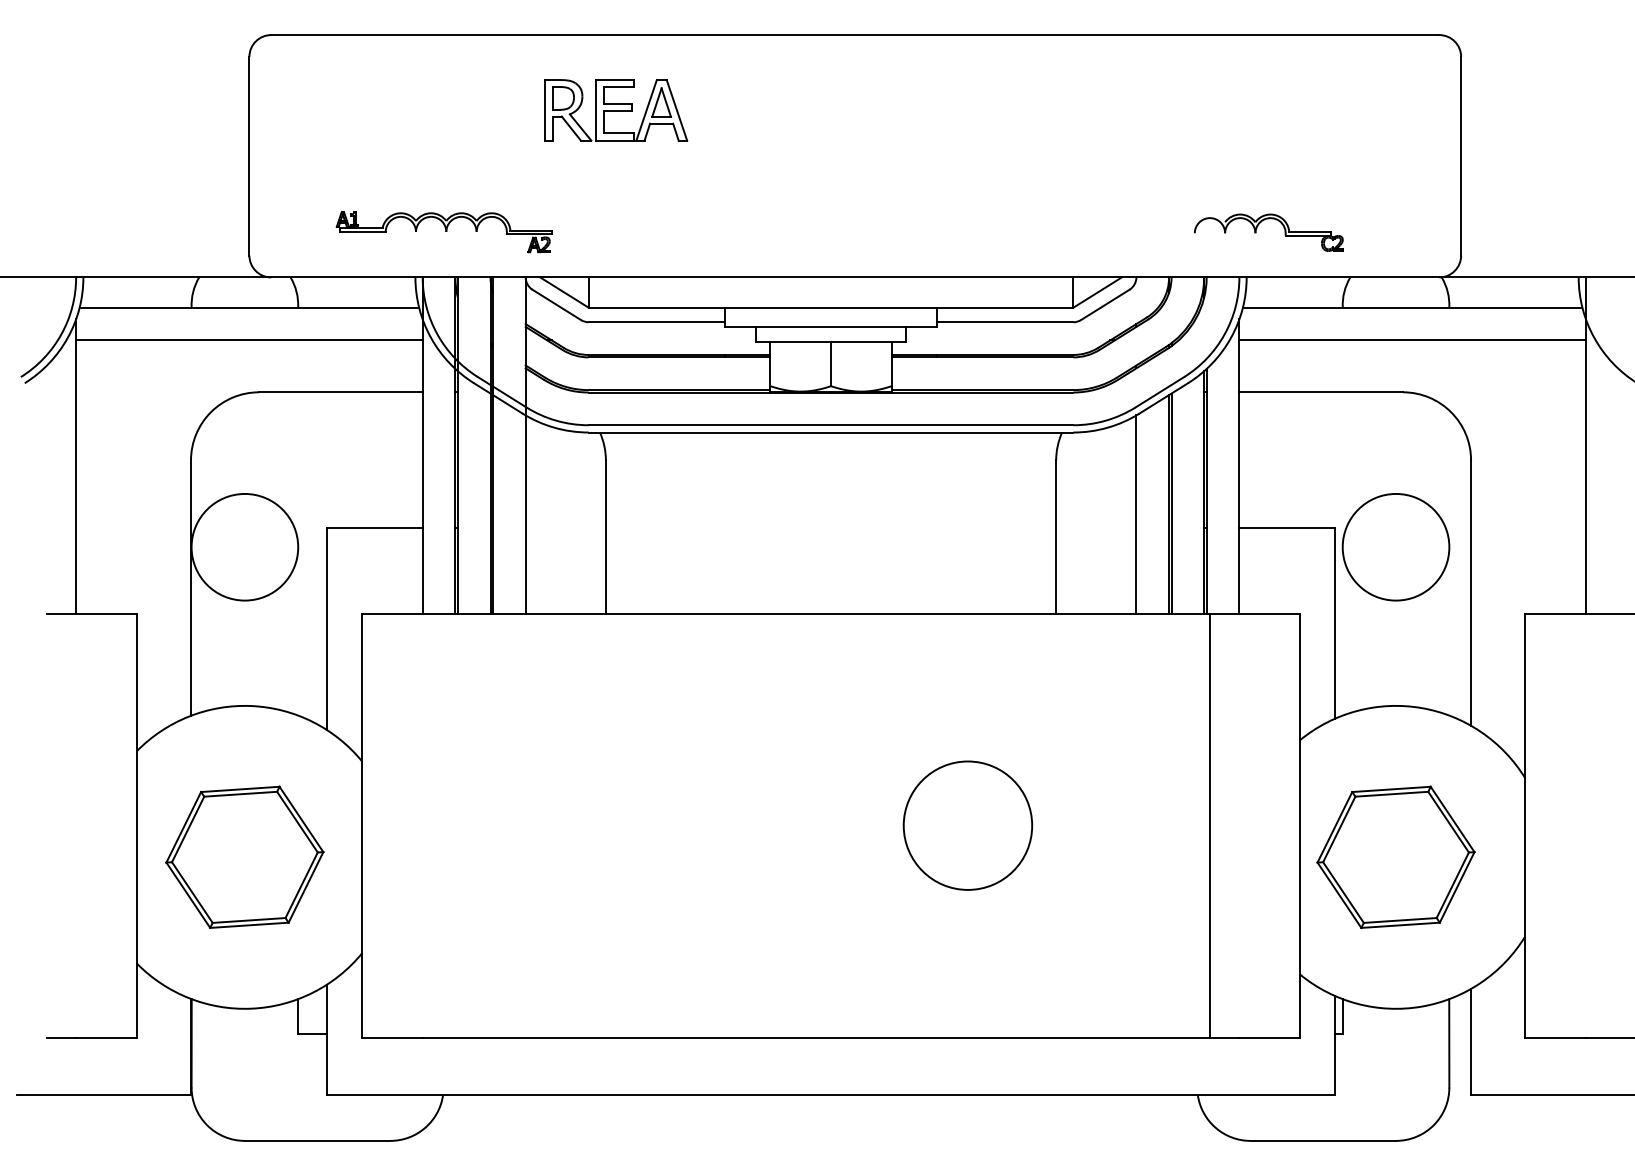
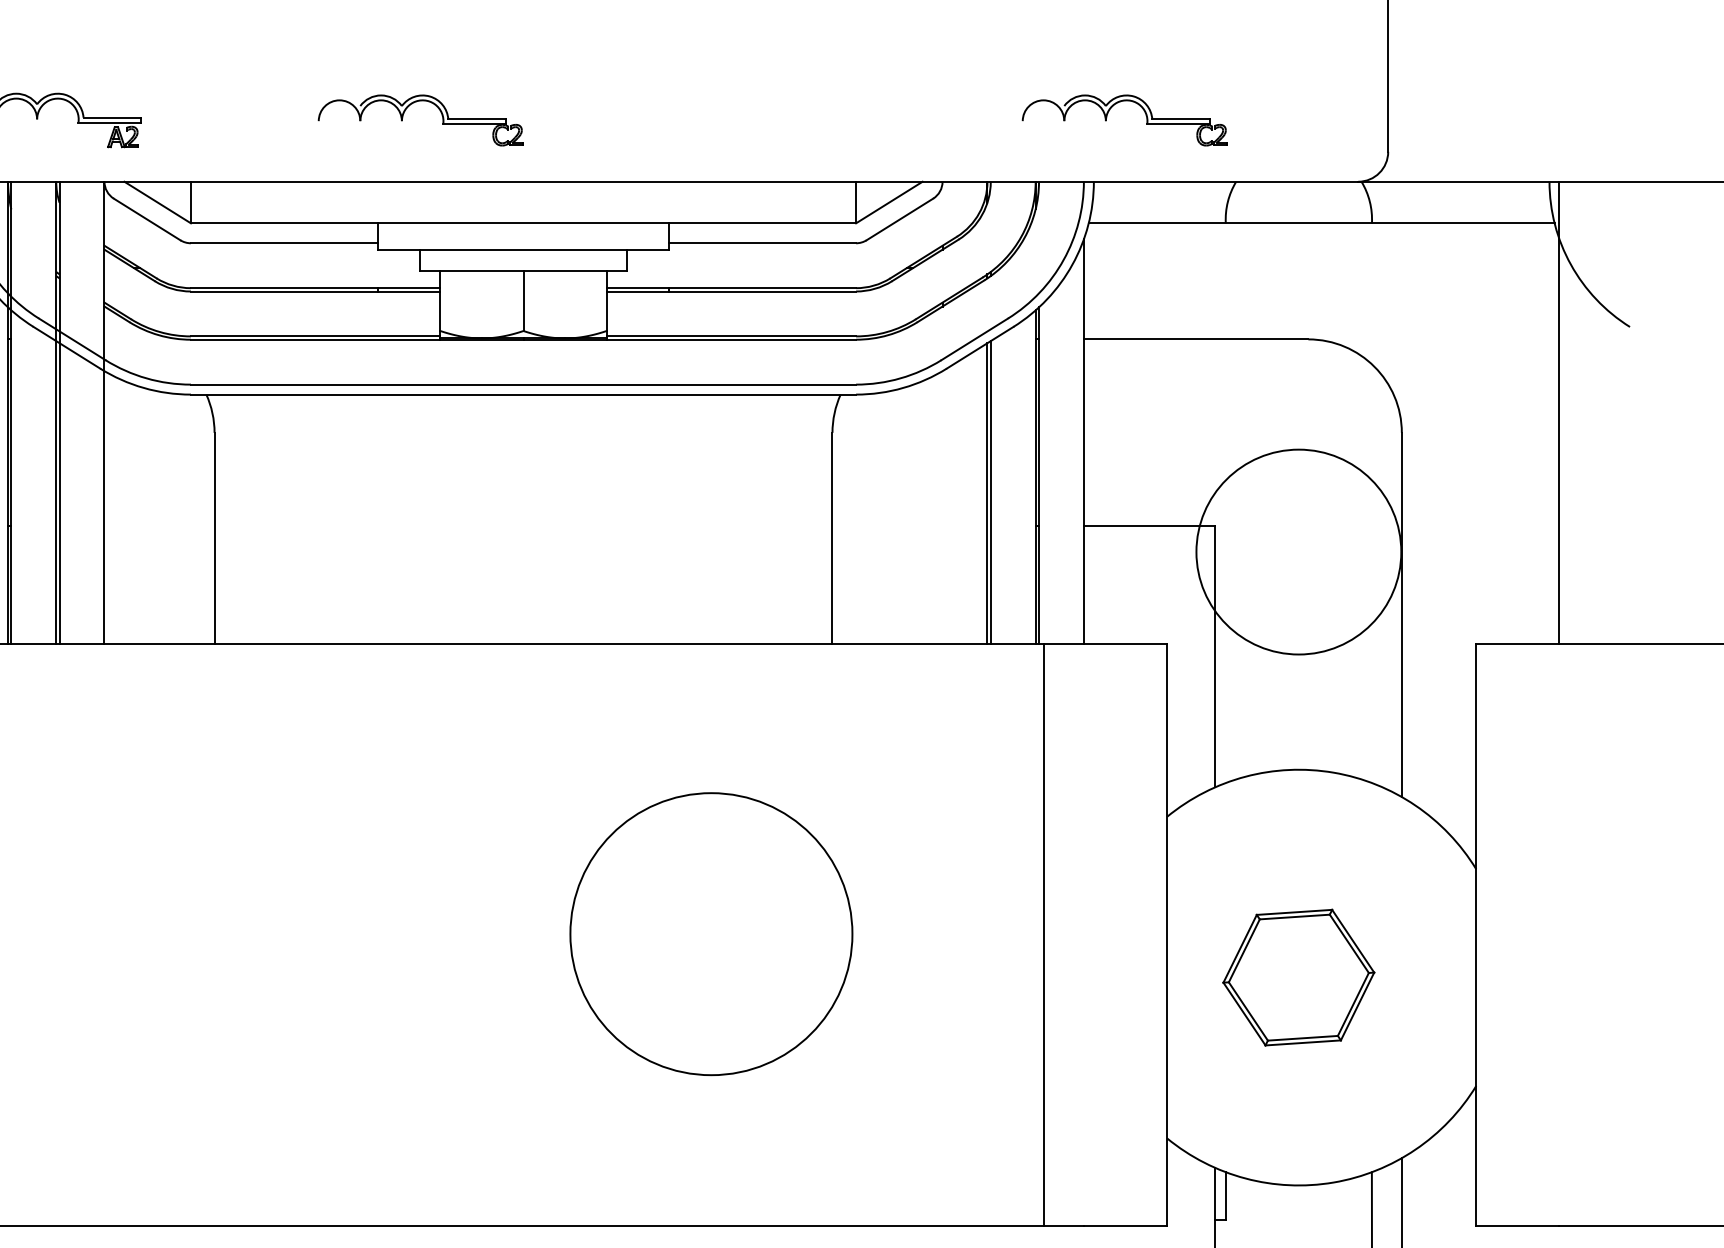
part: (745, 226) -> (406, 111), added
line: (1412, 340) -> (1321, 268), removed
line: (1136, 514) -> (942, 507), removed
circle: (1395, 546) -> (1298, 551), size x1.4
circle: (967, 825) -> (710, 933), size x1.6
part: (1395, 857) -> (1298, 977), size x0.7

